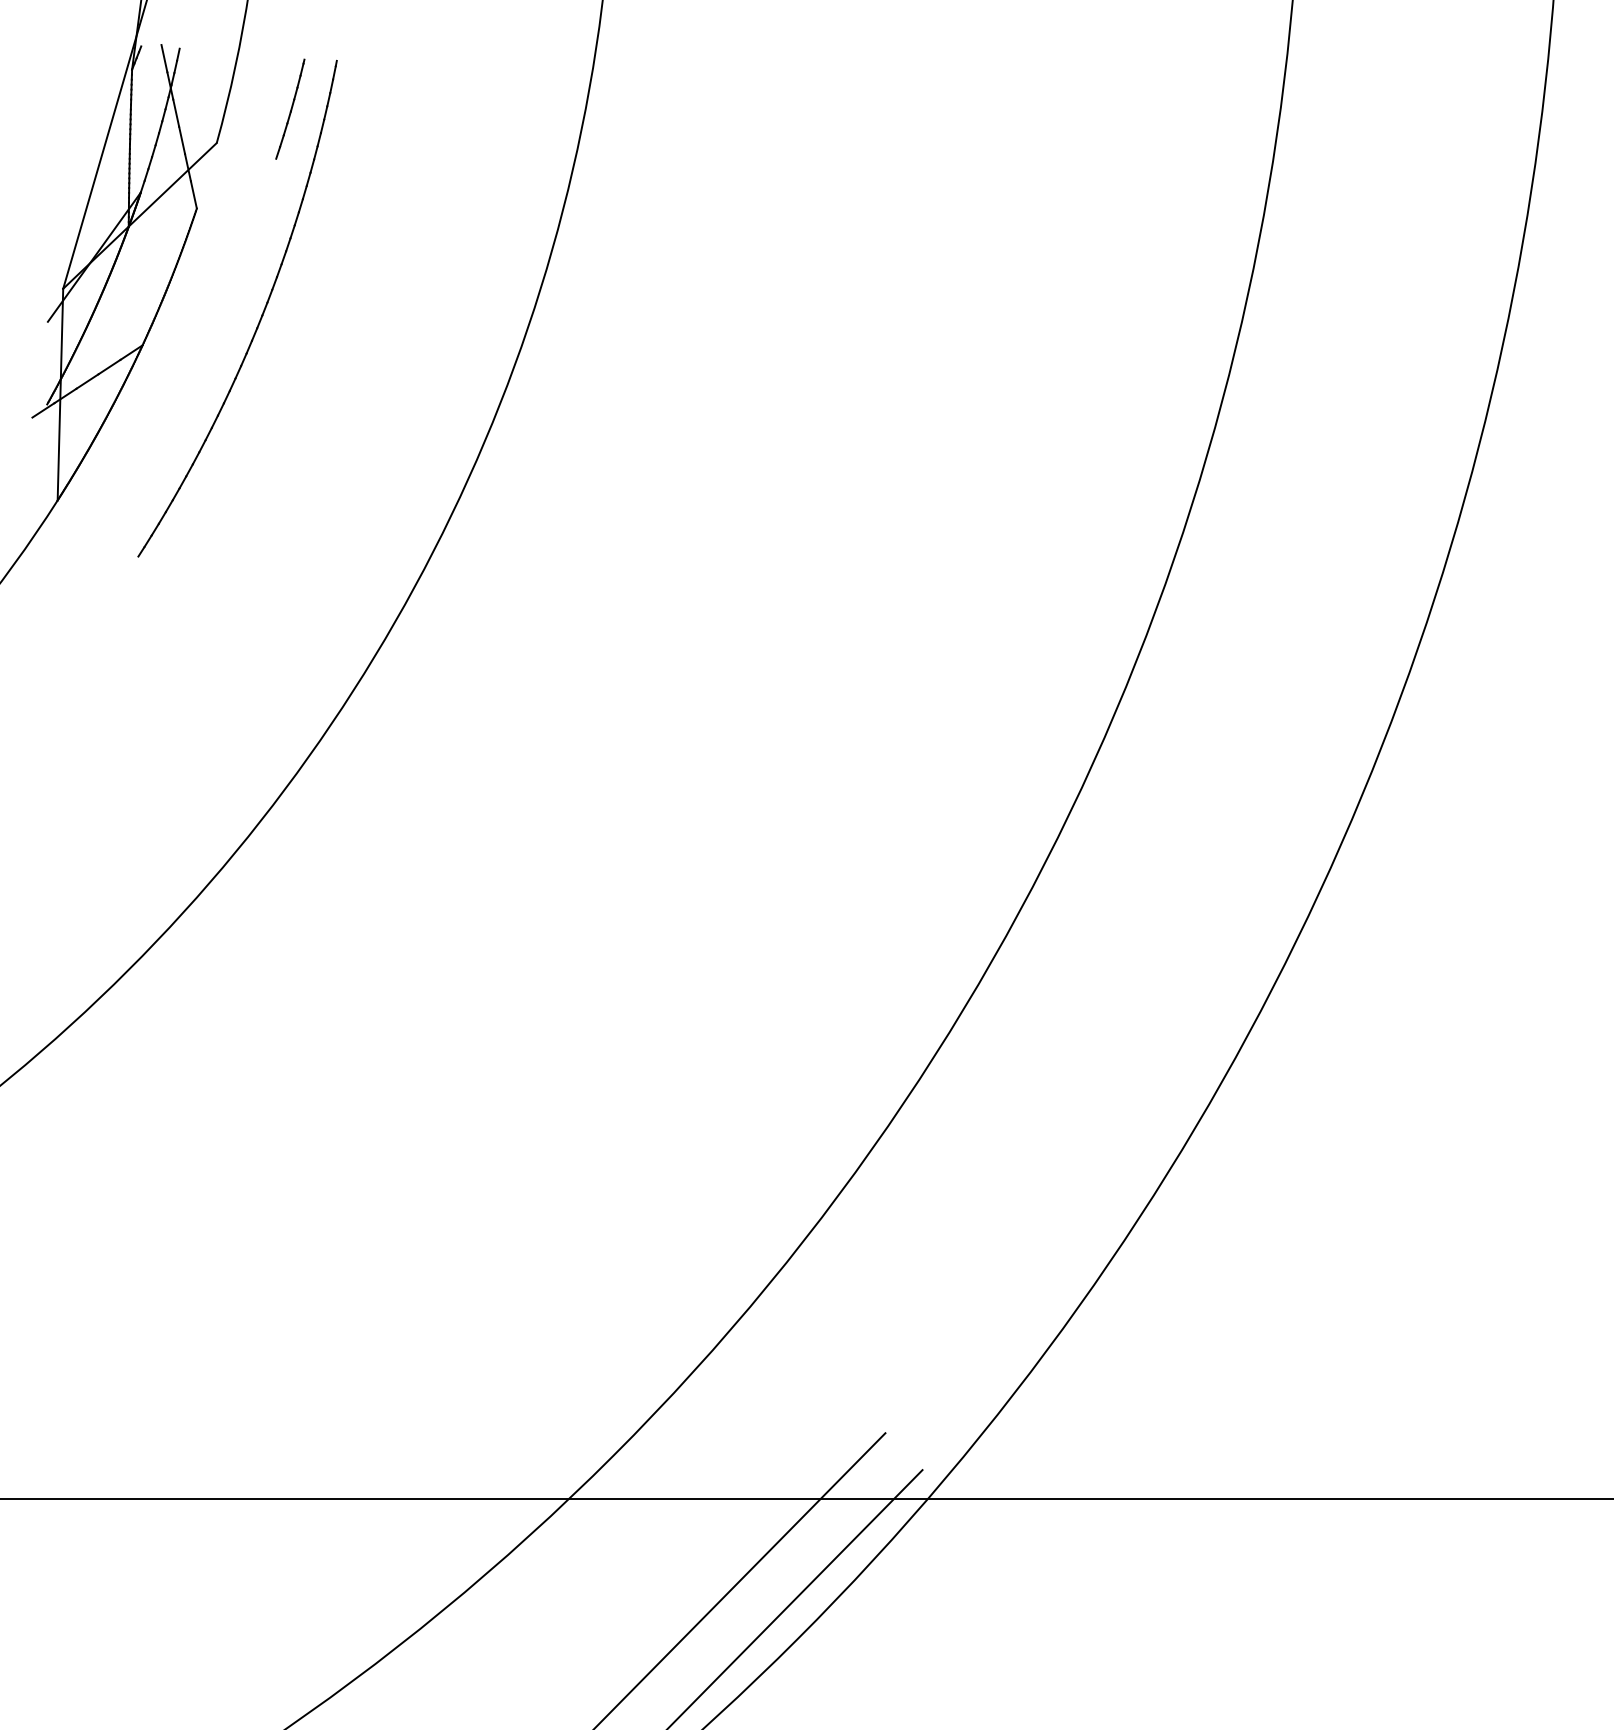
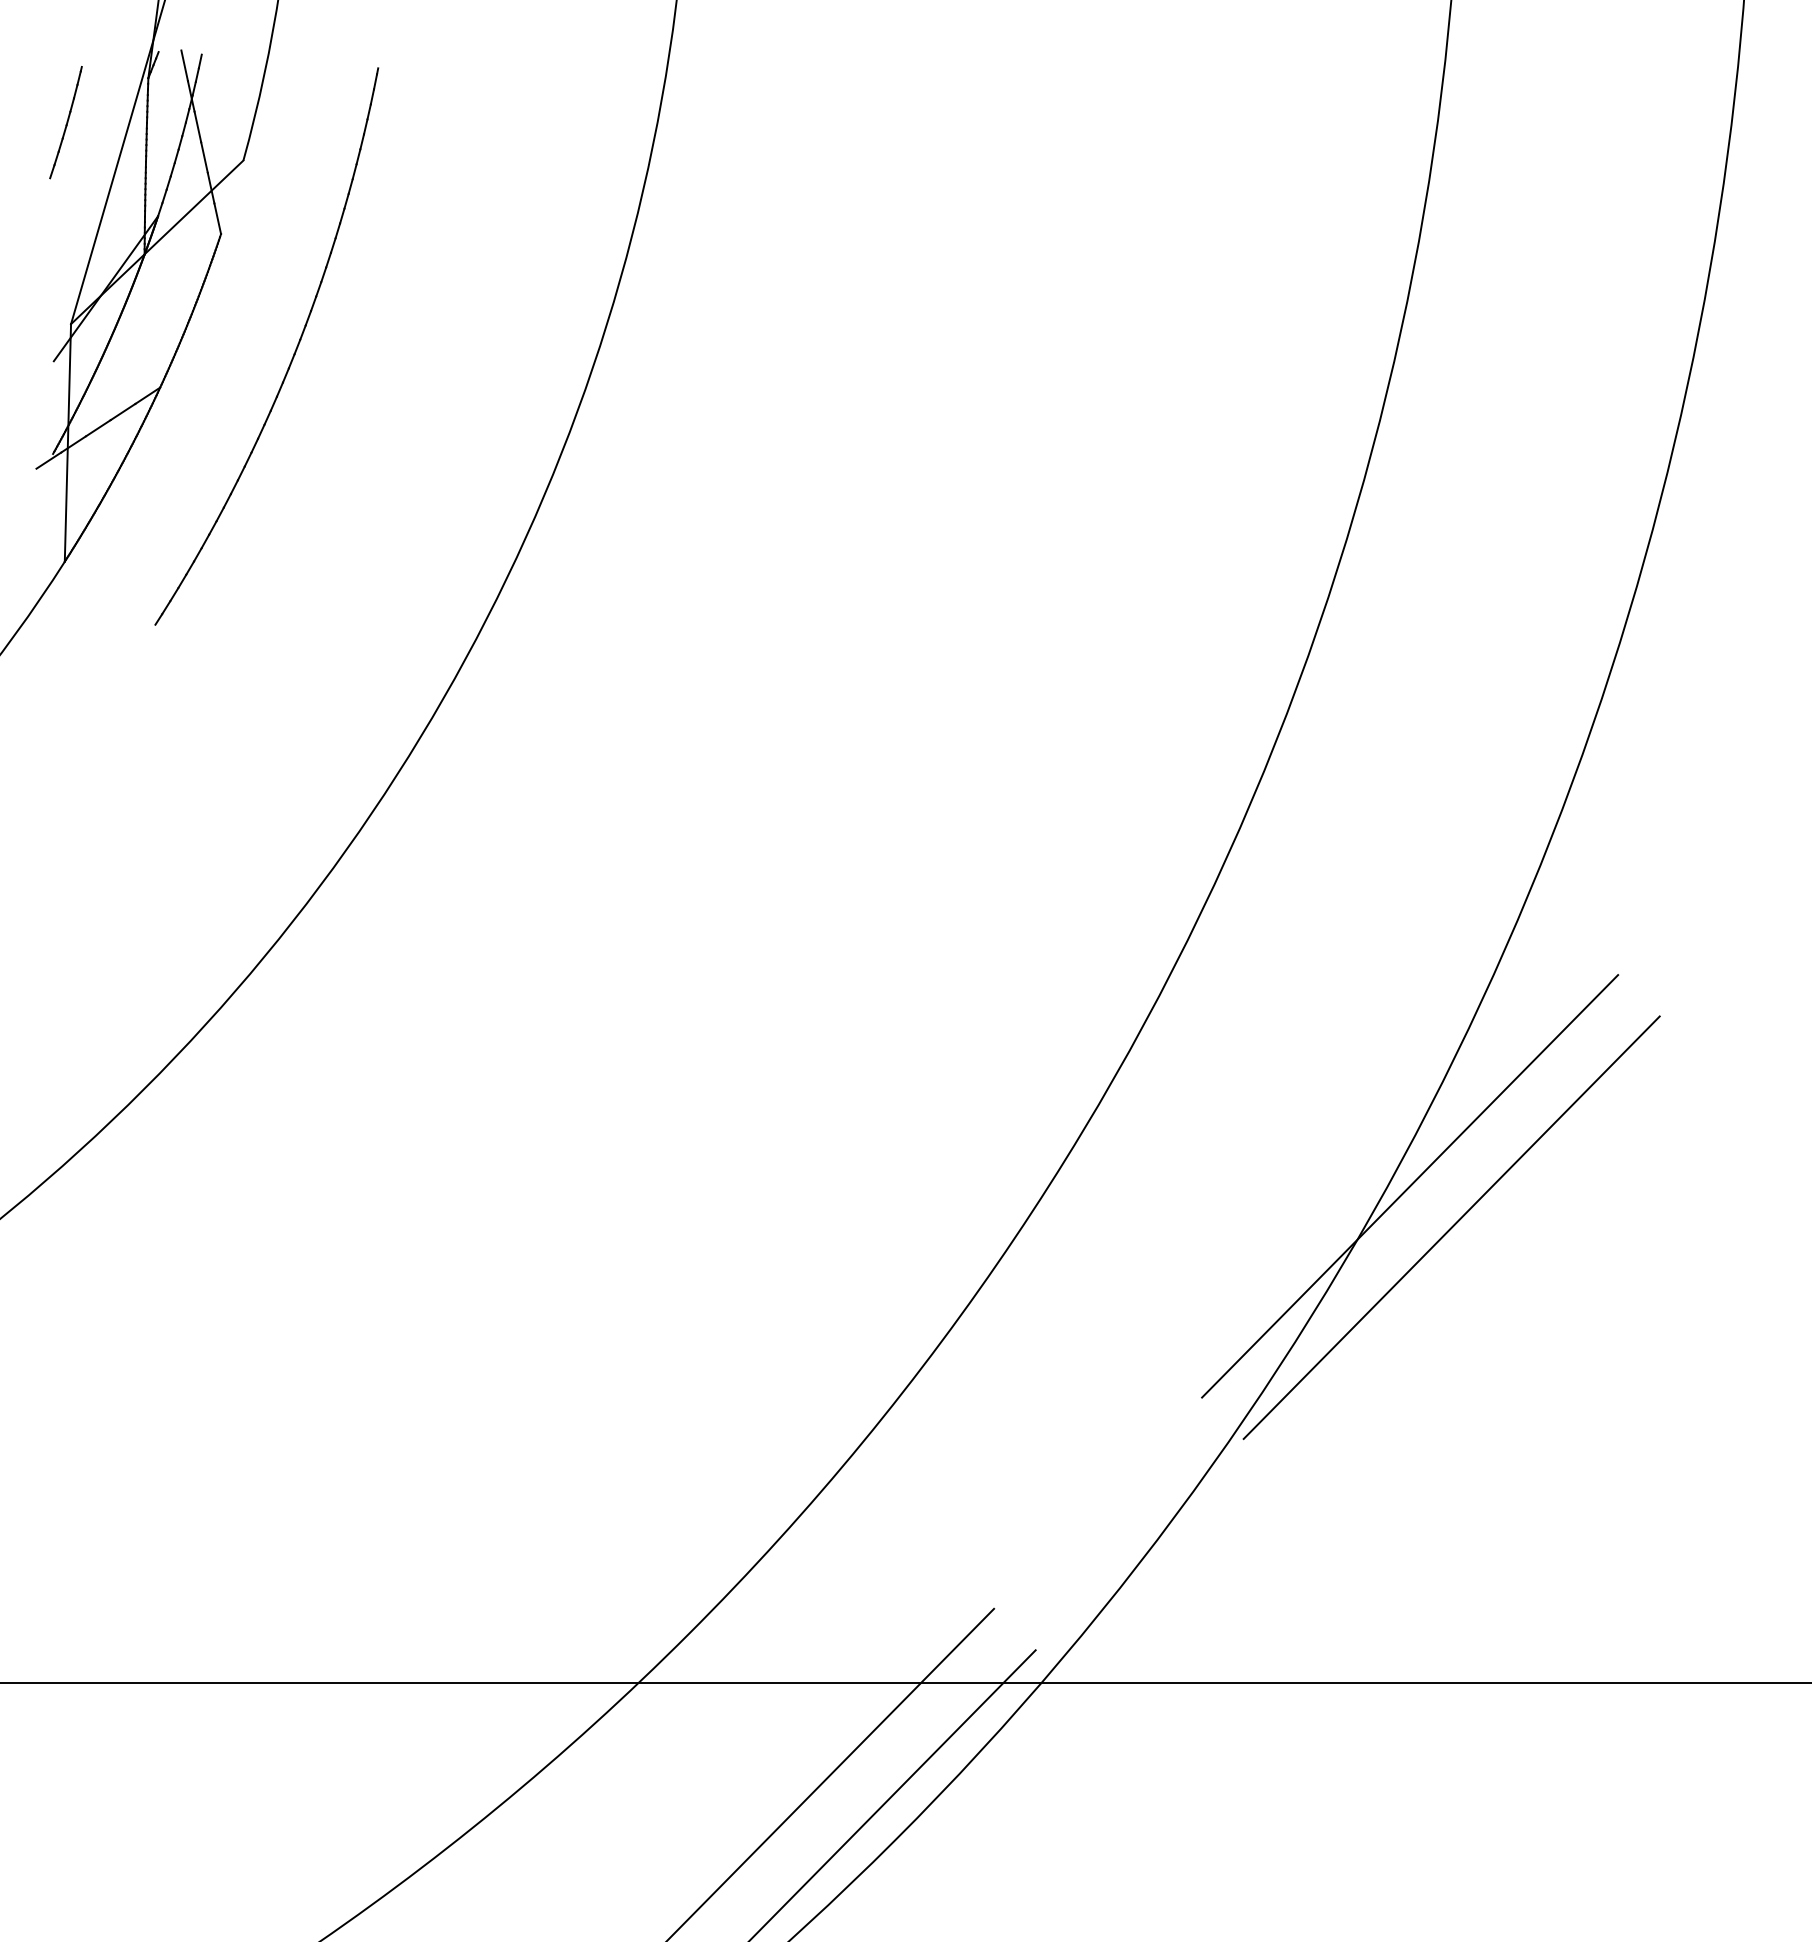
part: (289, 109) -> (65, 122), moved
line: (1256, 1056) -> (1410, 1186), added
line: (1292, 1093) -> (1451, 1227), added

